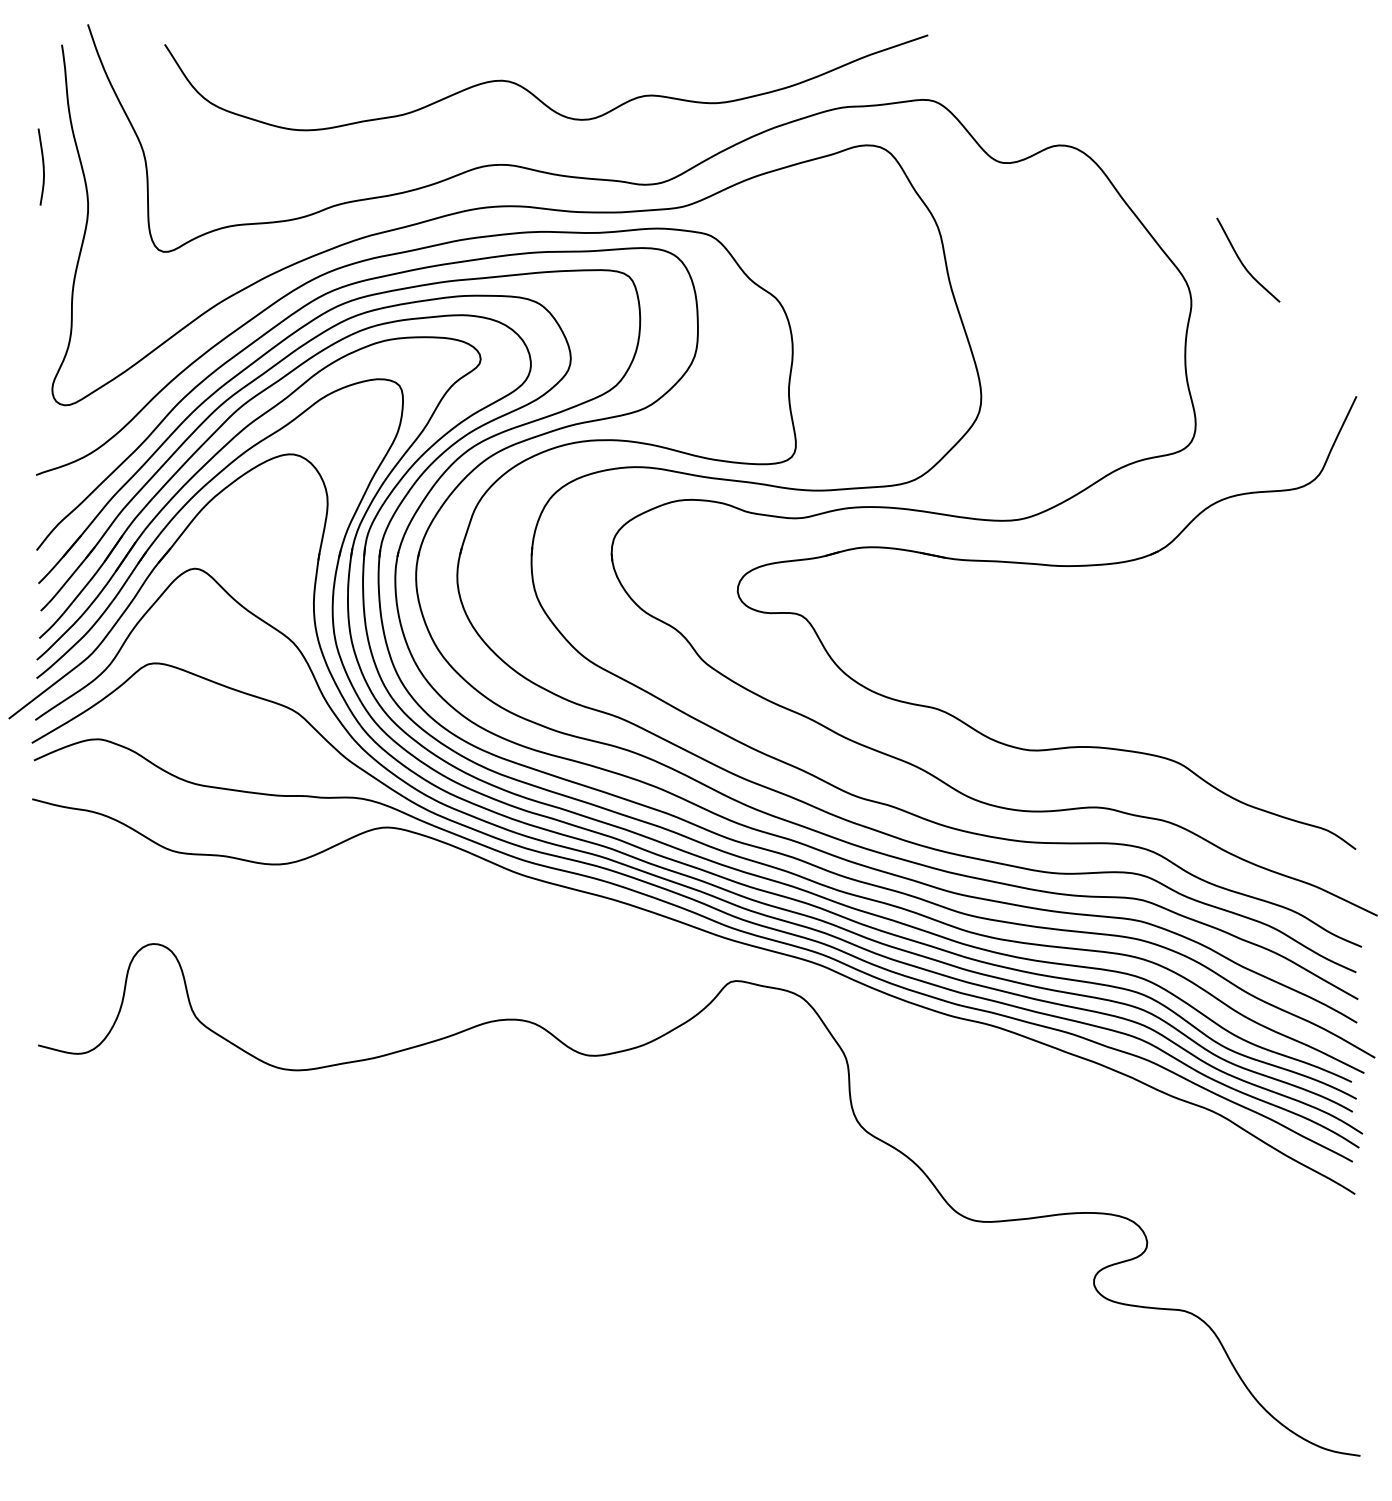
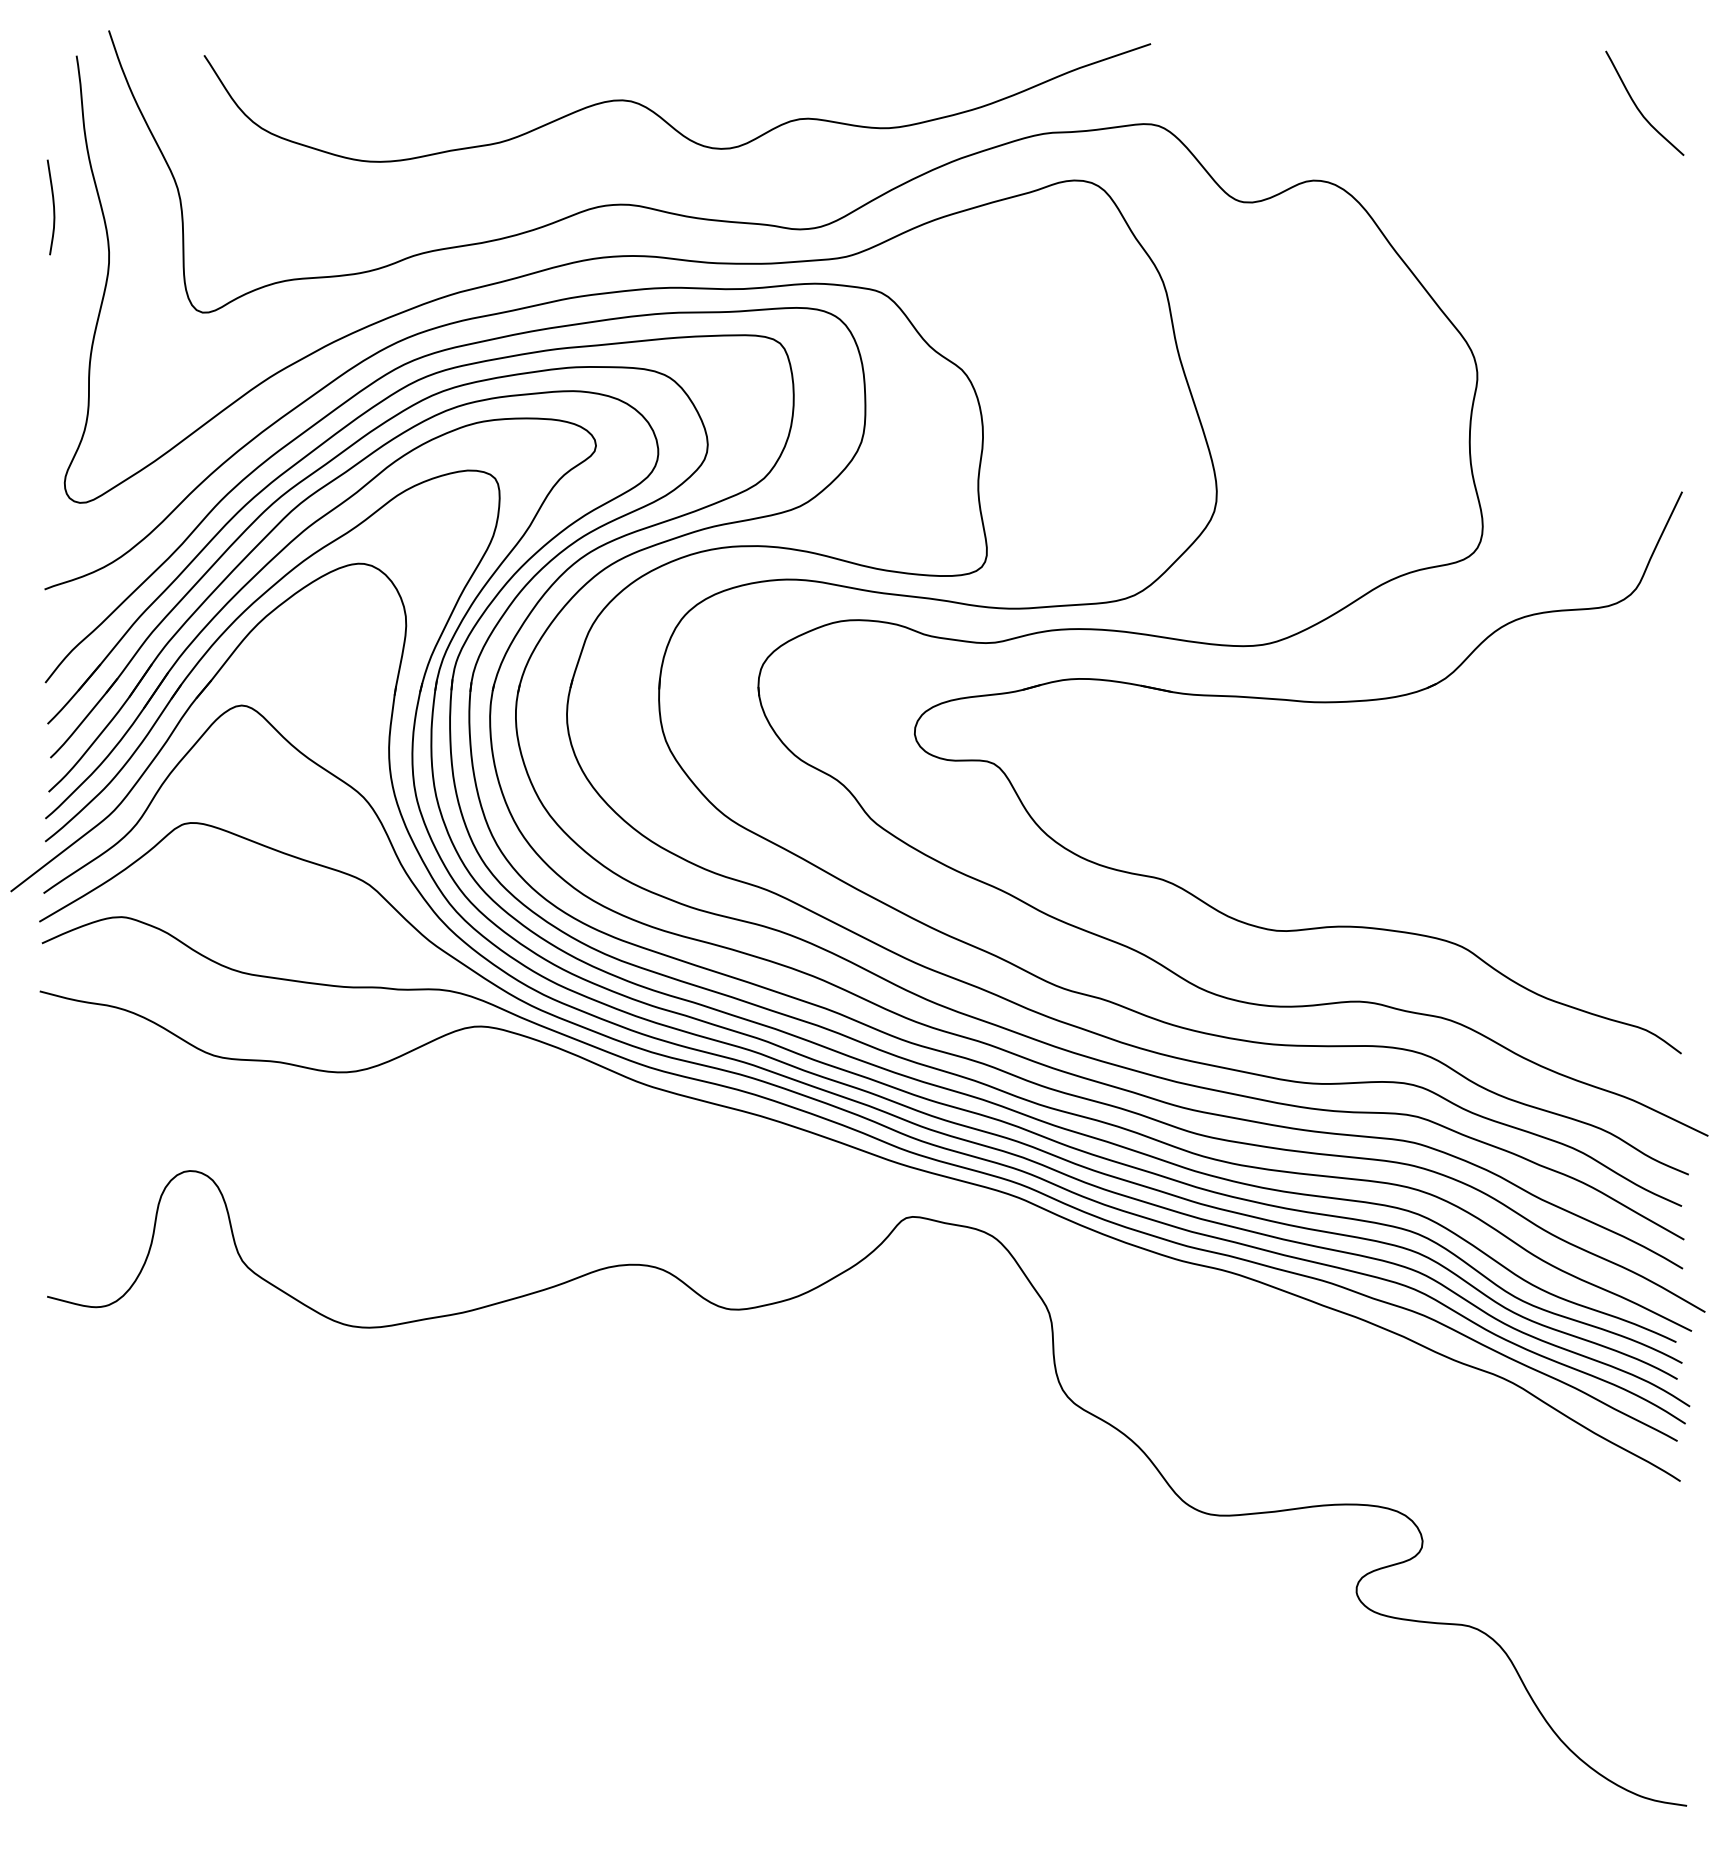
curve: (1243, 263) -> (1638, 107), moved

